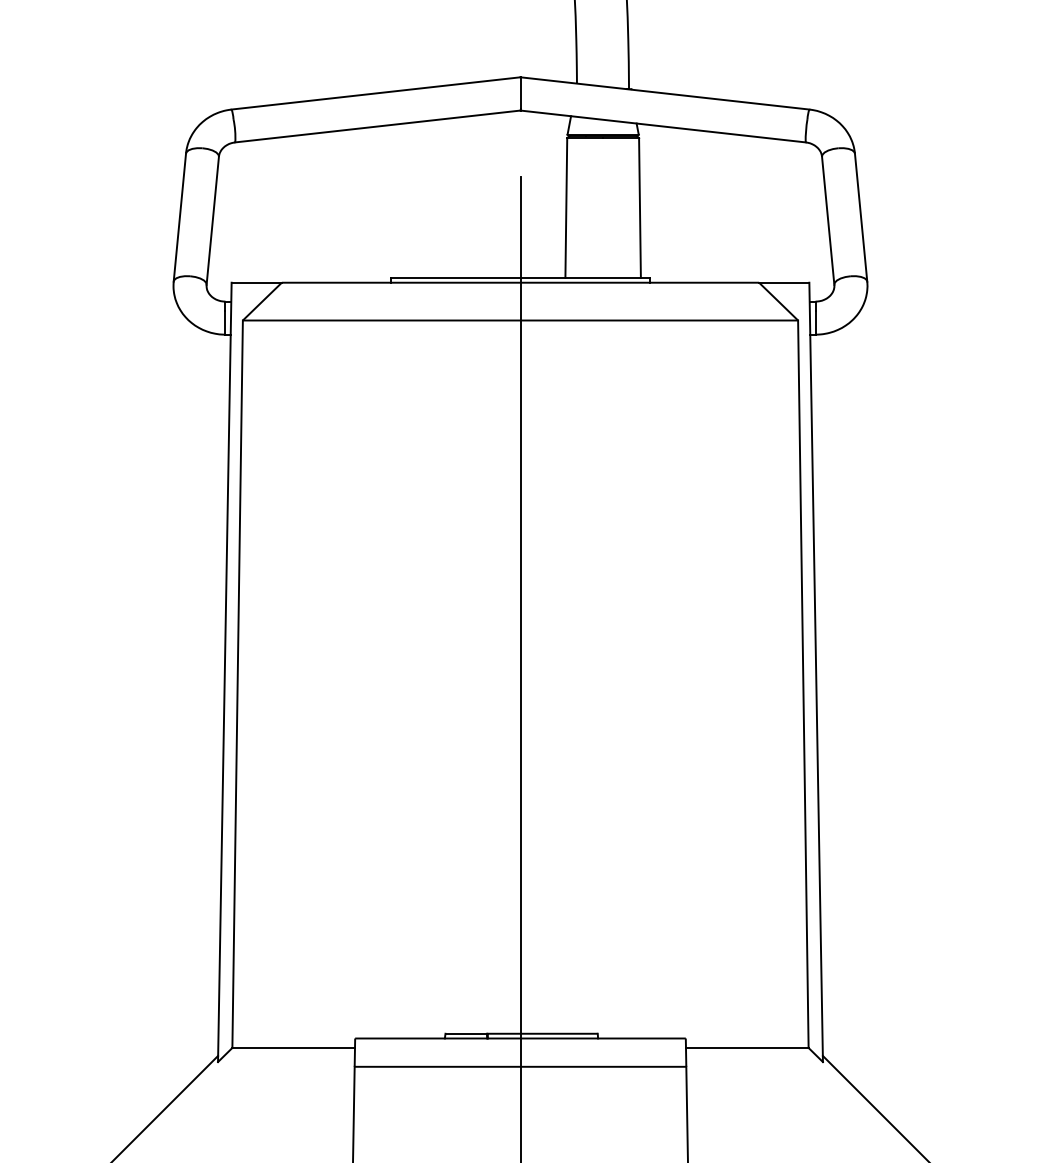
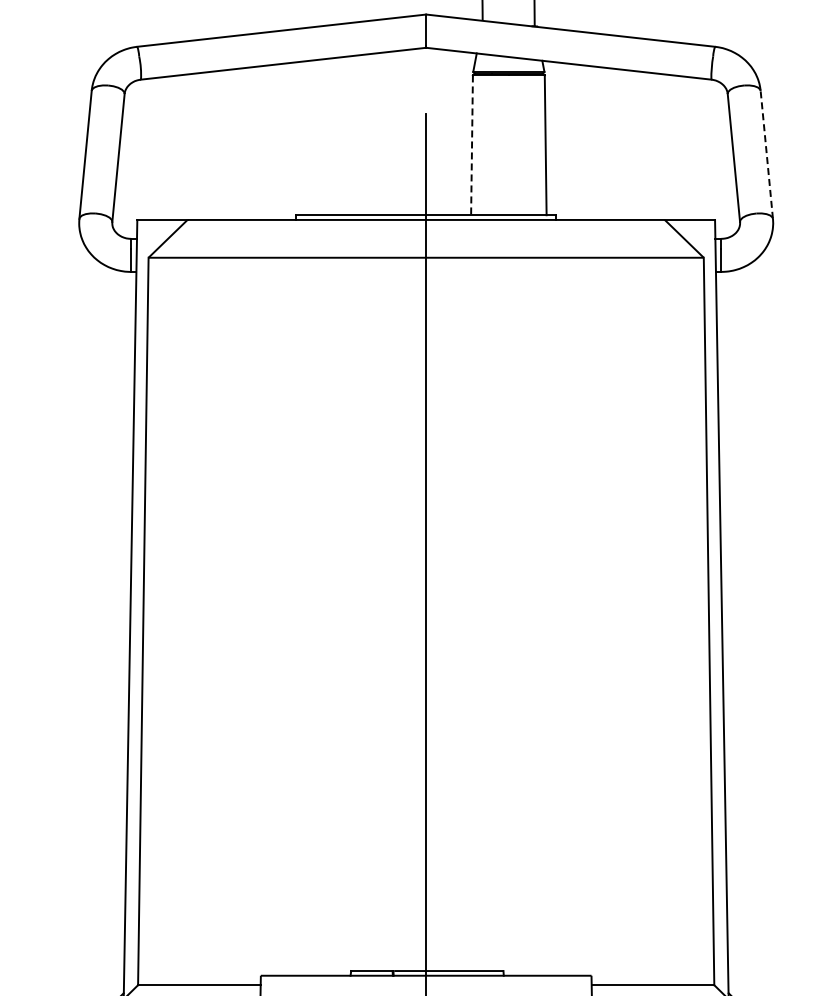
line: (566, 208) -> (472, 145), solid -> dashed
line: (861, 217) -> (767, 154), solid -> dashed

